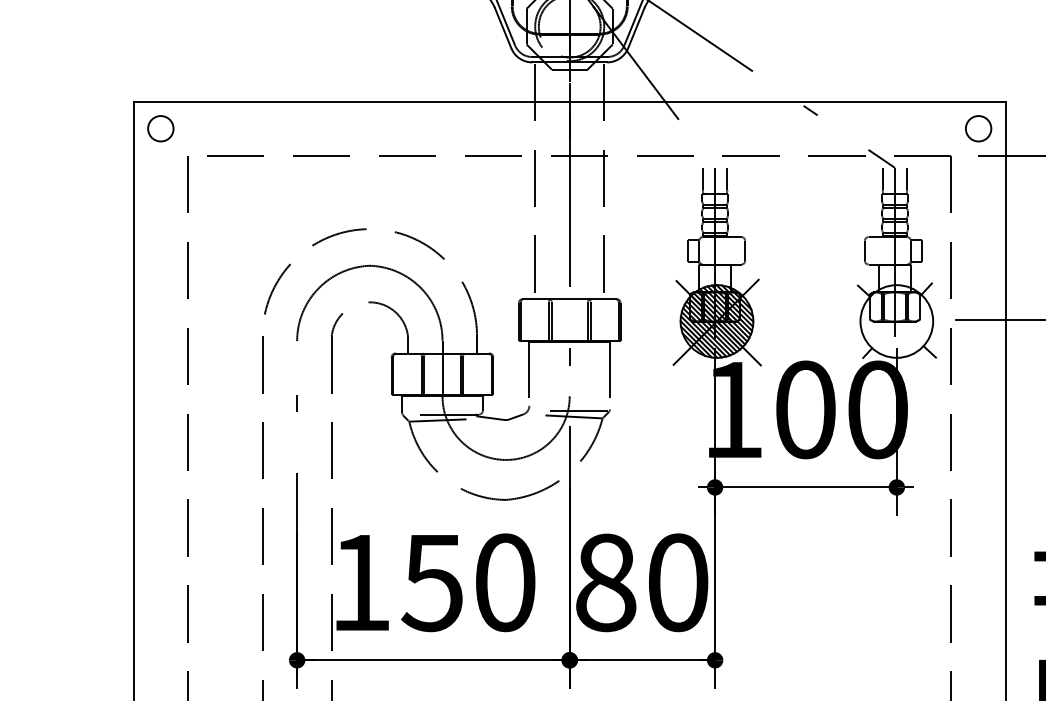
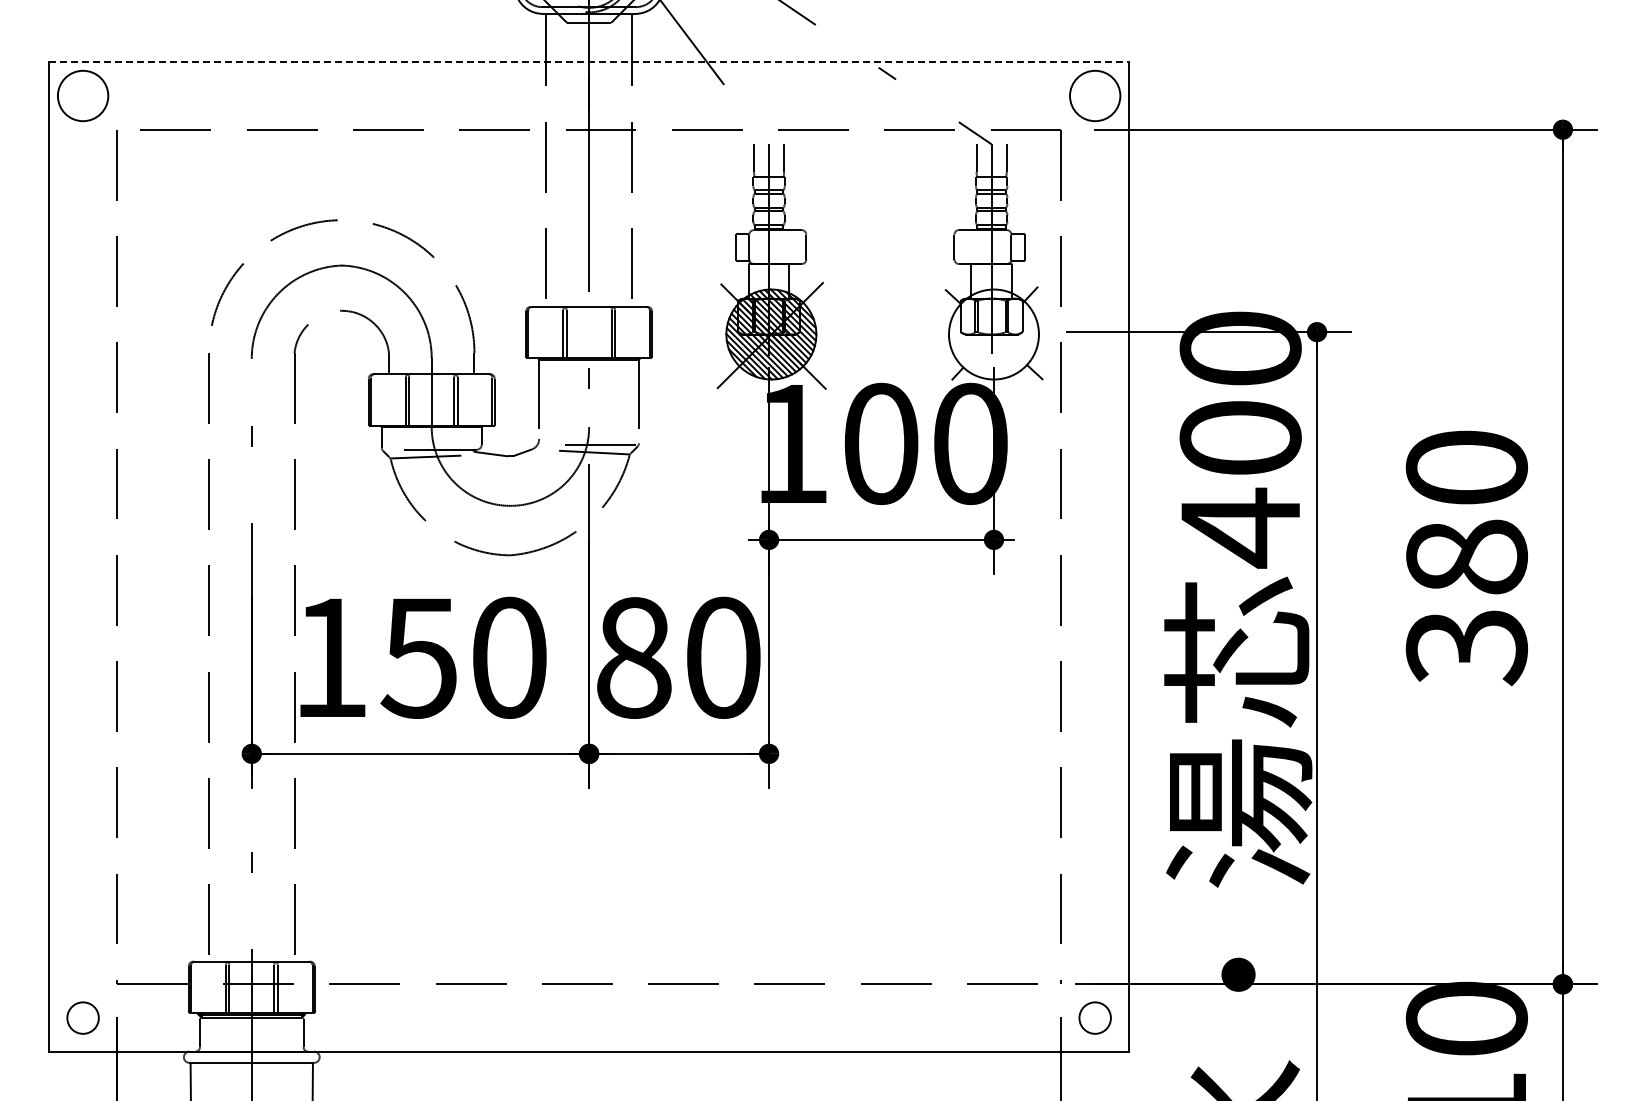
line: (570, 101) -> (589, 62), solid -> dashed
circle: (160, 128) -> (82, 95), size x1.6
circle: (978, 128) -> (1094, 95), size x1.6

